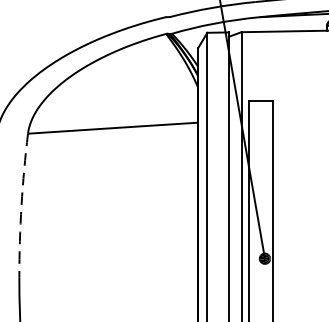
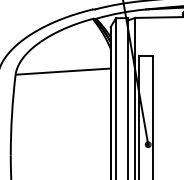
arc: (22, 204) -> (12, 114), dashed -> solid

